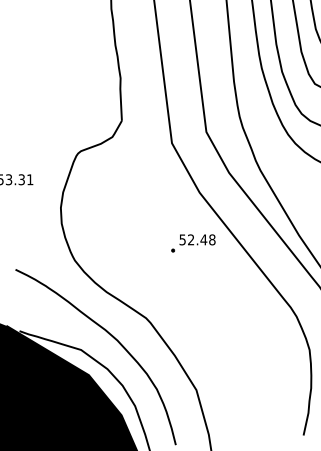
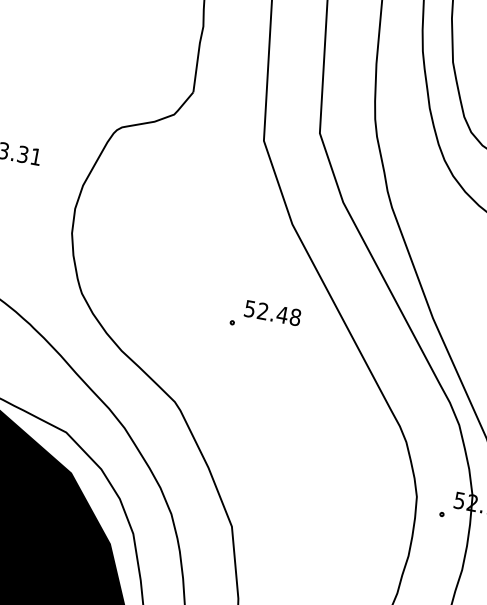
part: (193, 243) -> (265, 317), moved

